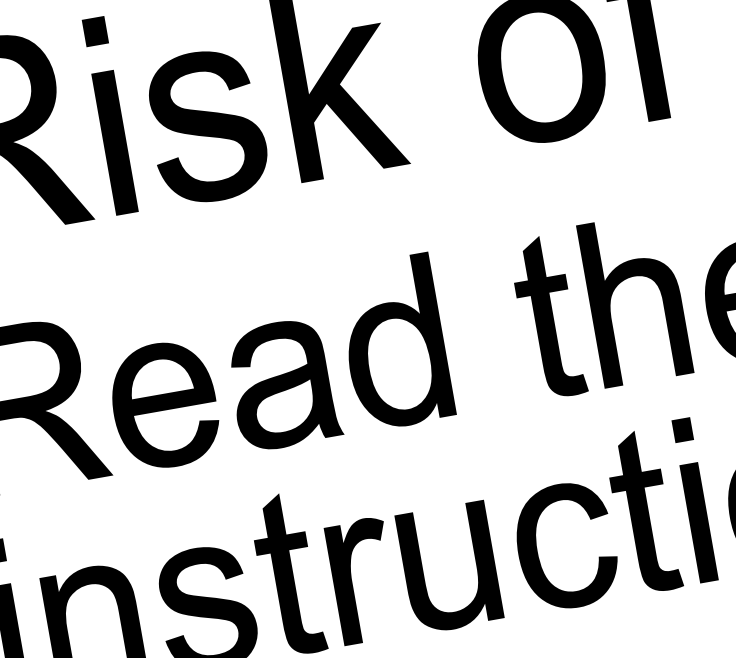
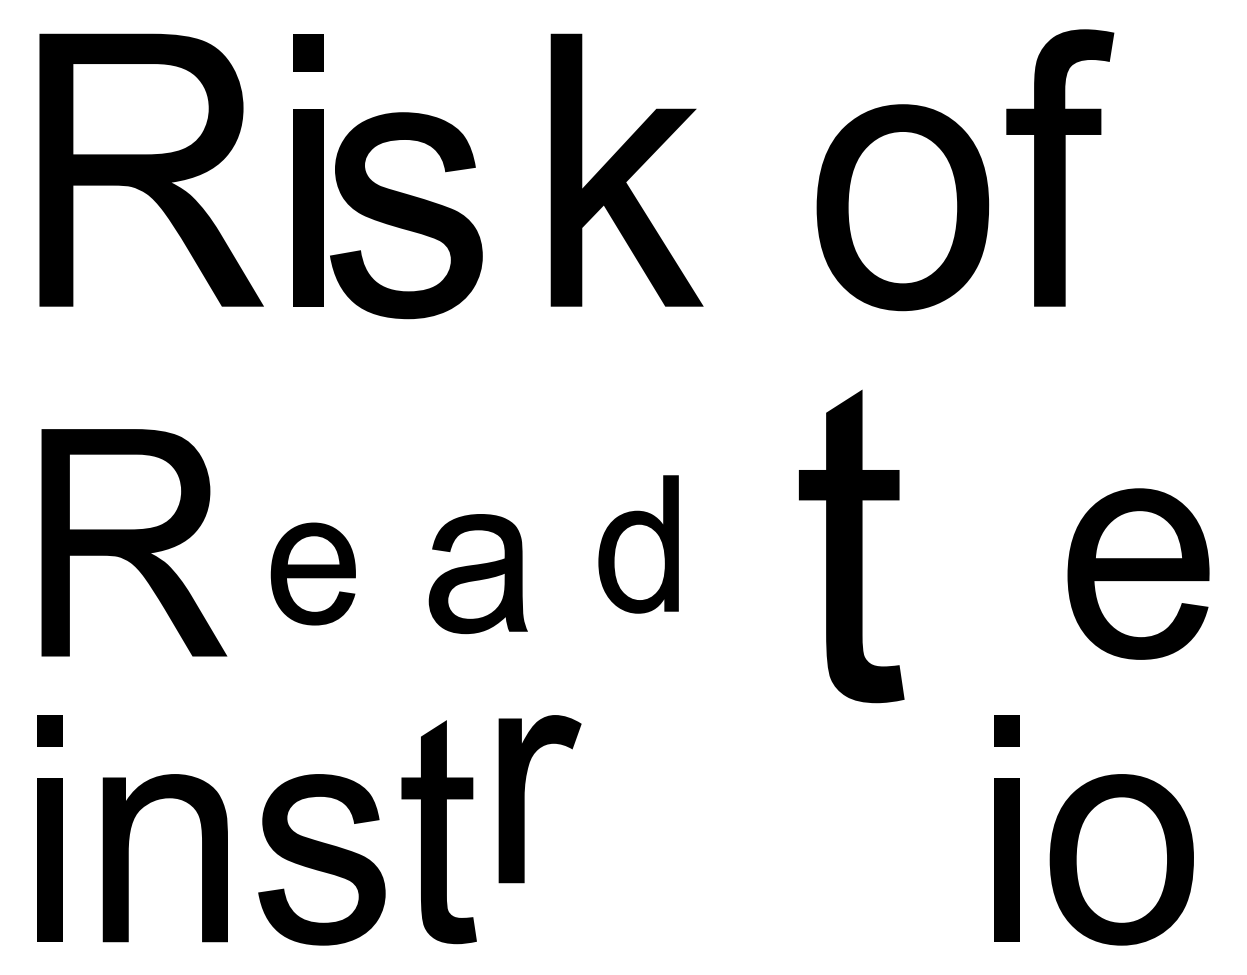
part: (206, 126) -> (406, 215), moved
fill: (634, 299) -> (973, 542), removed
part: (547, 317) -> (851, 546), size x1.4
part: (394, 342) -> (638, 544), size x0.6
part: (283, 384) -> (478, 573), size x0.7
part: (164, 404) -> (313, 573), size x0.6
fill: (642, 512) -> (933, 832), removed
fill: (565, 546) -> (821, 859), removed
fill: (449, 567) -> (659, 861), removed
part: (352, 582) -> (524, 799), moved

